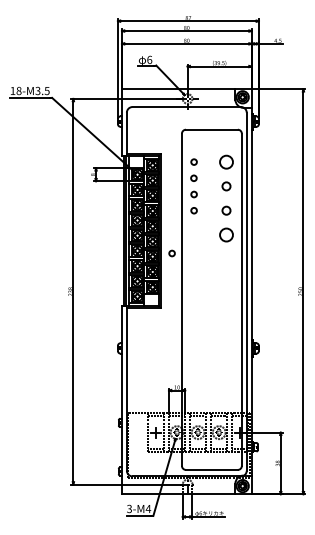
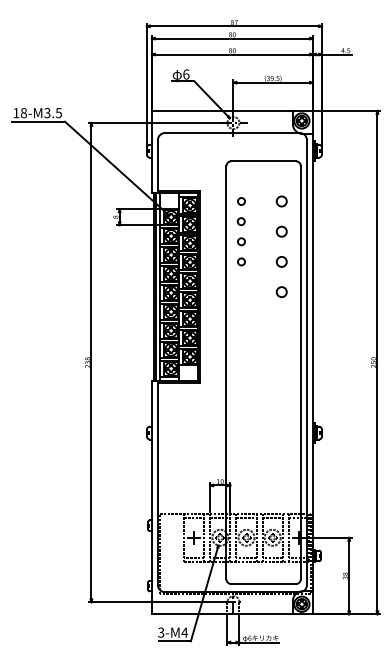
circle: (226, 161) -> (281, 200), size x0.62
circle: (226, 234) -> (281, 291), size x0.62
circle: (171, 253) -> (213, 315), removed

